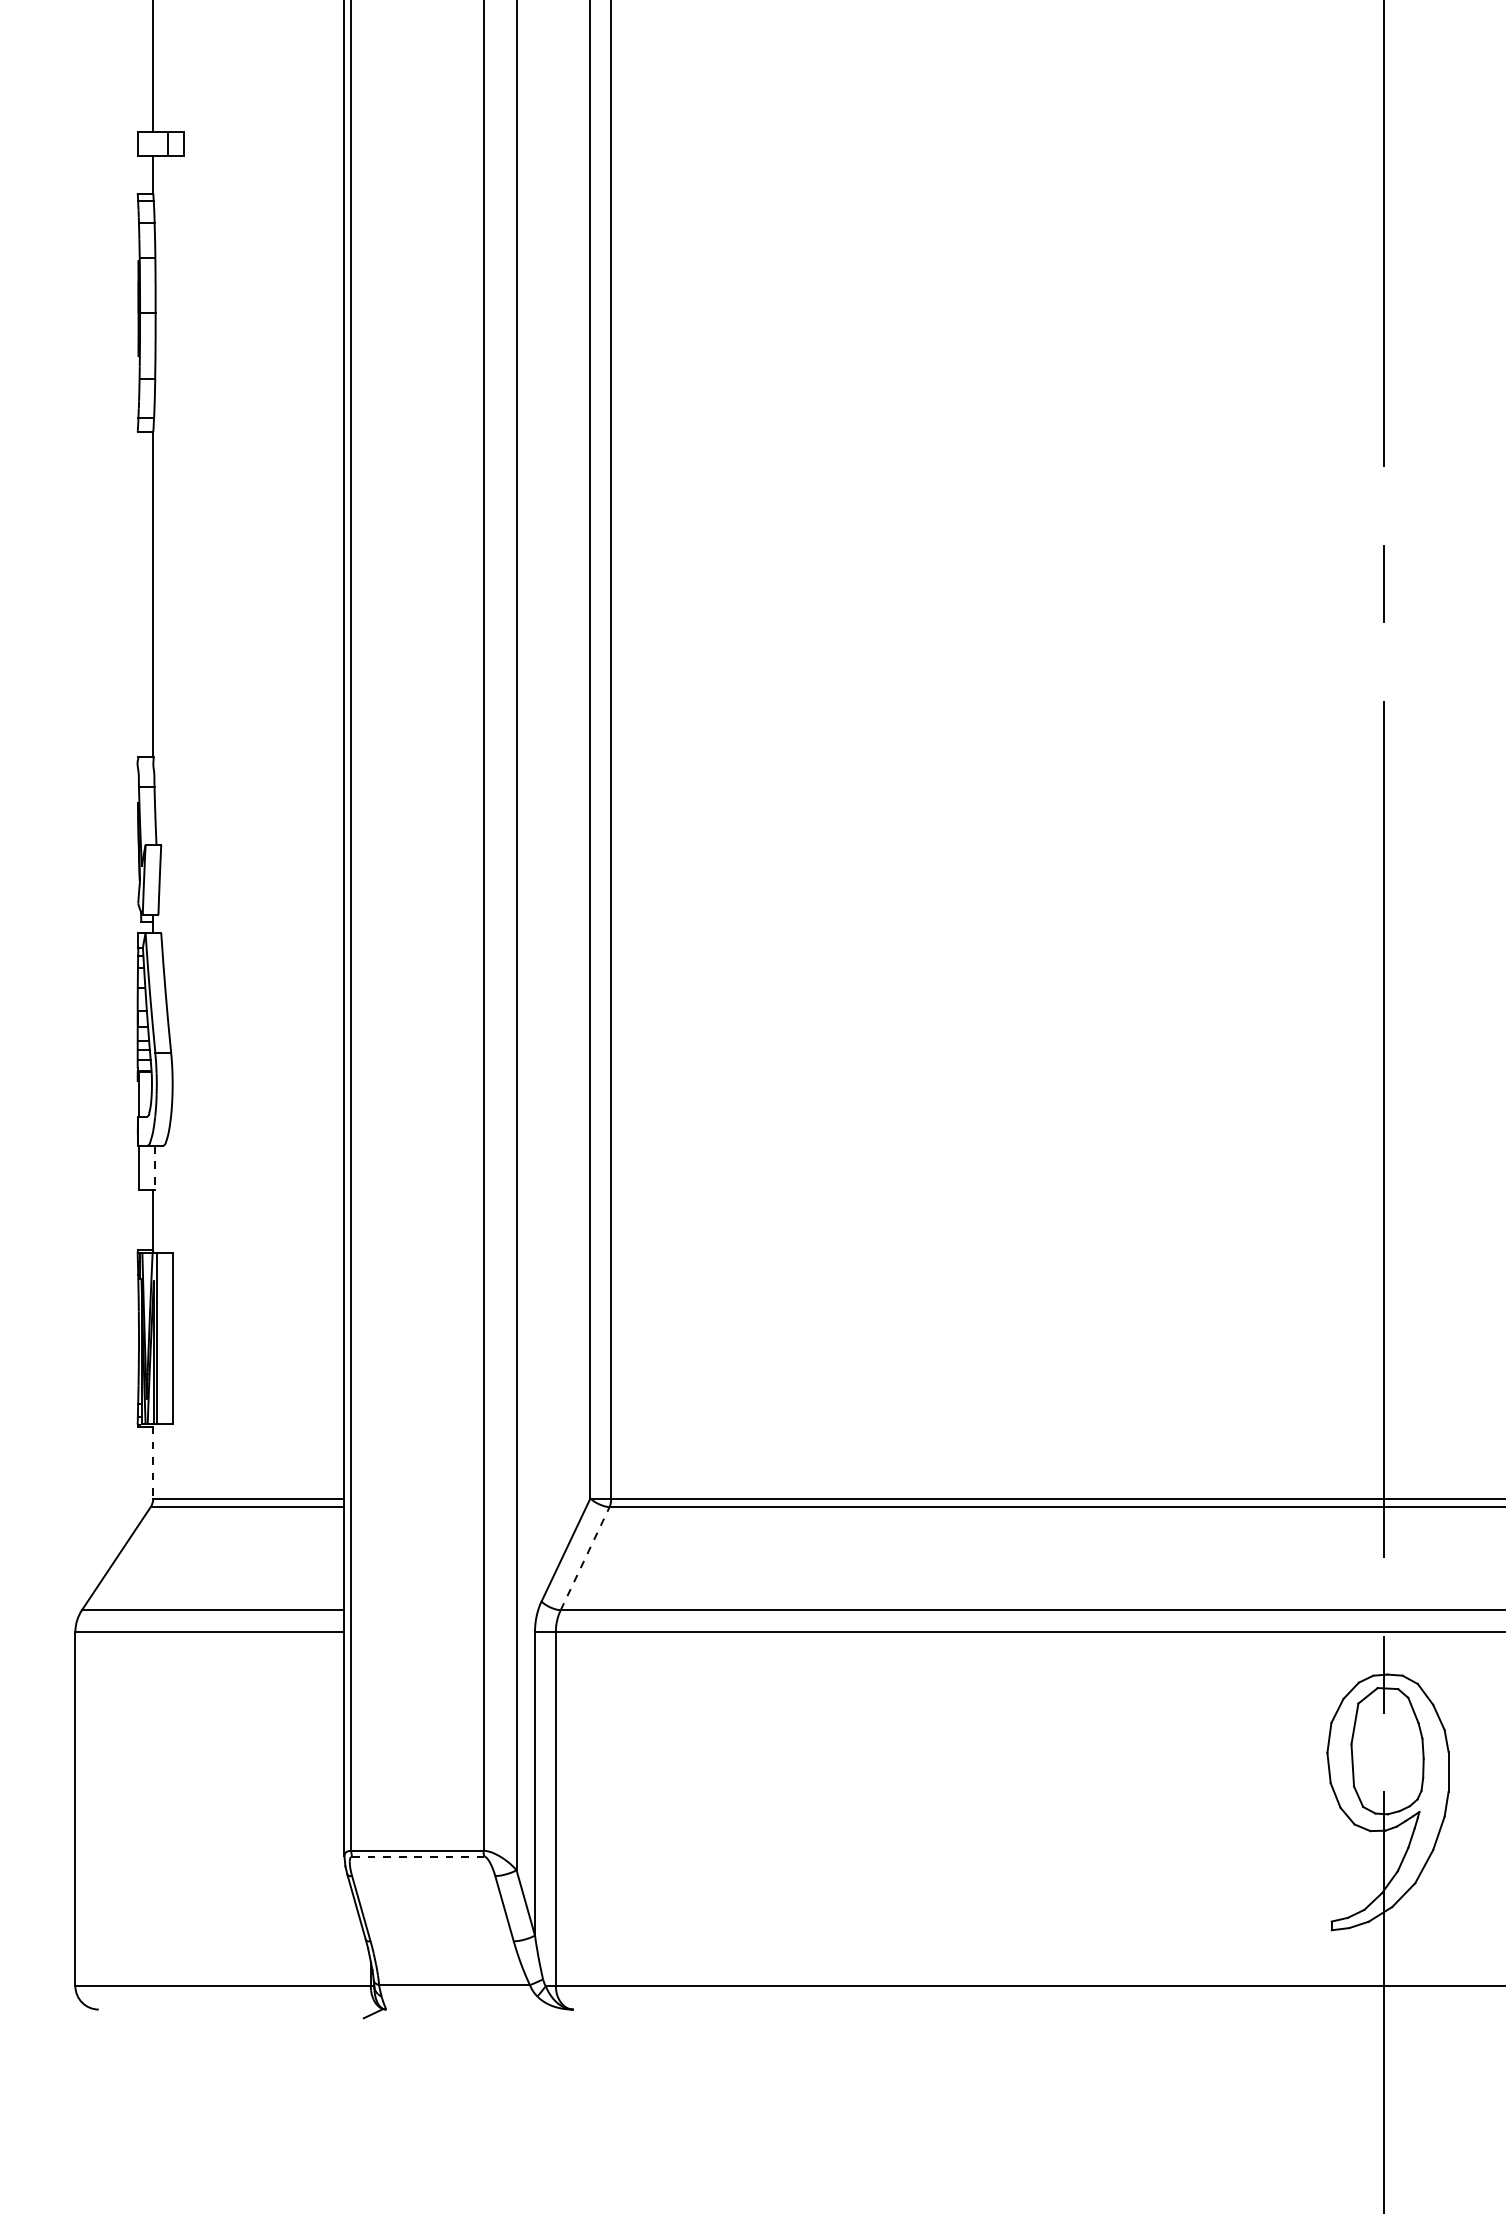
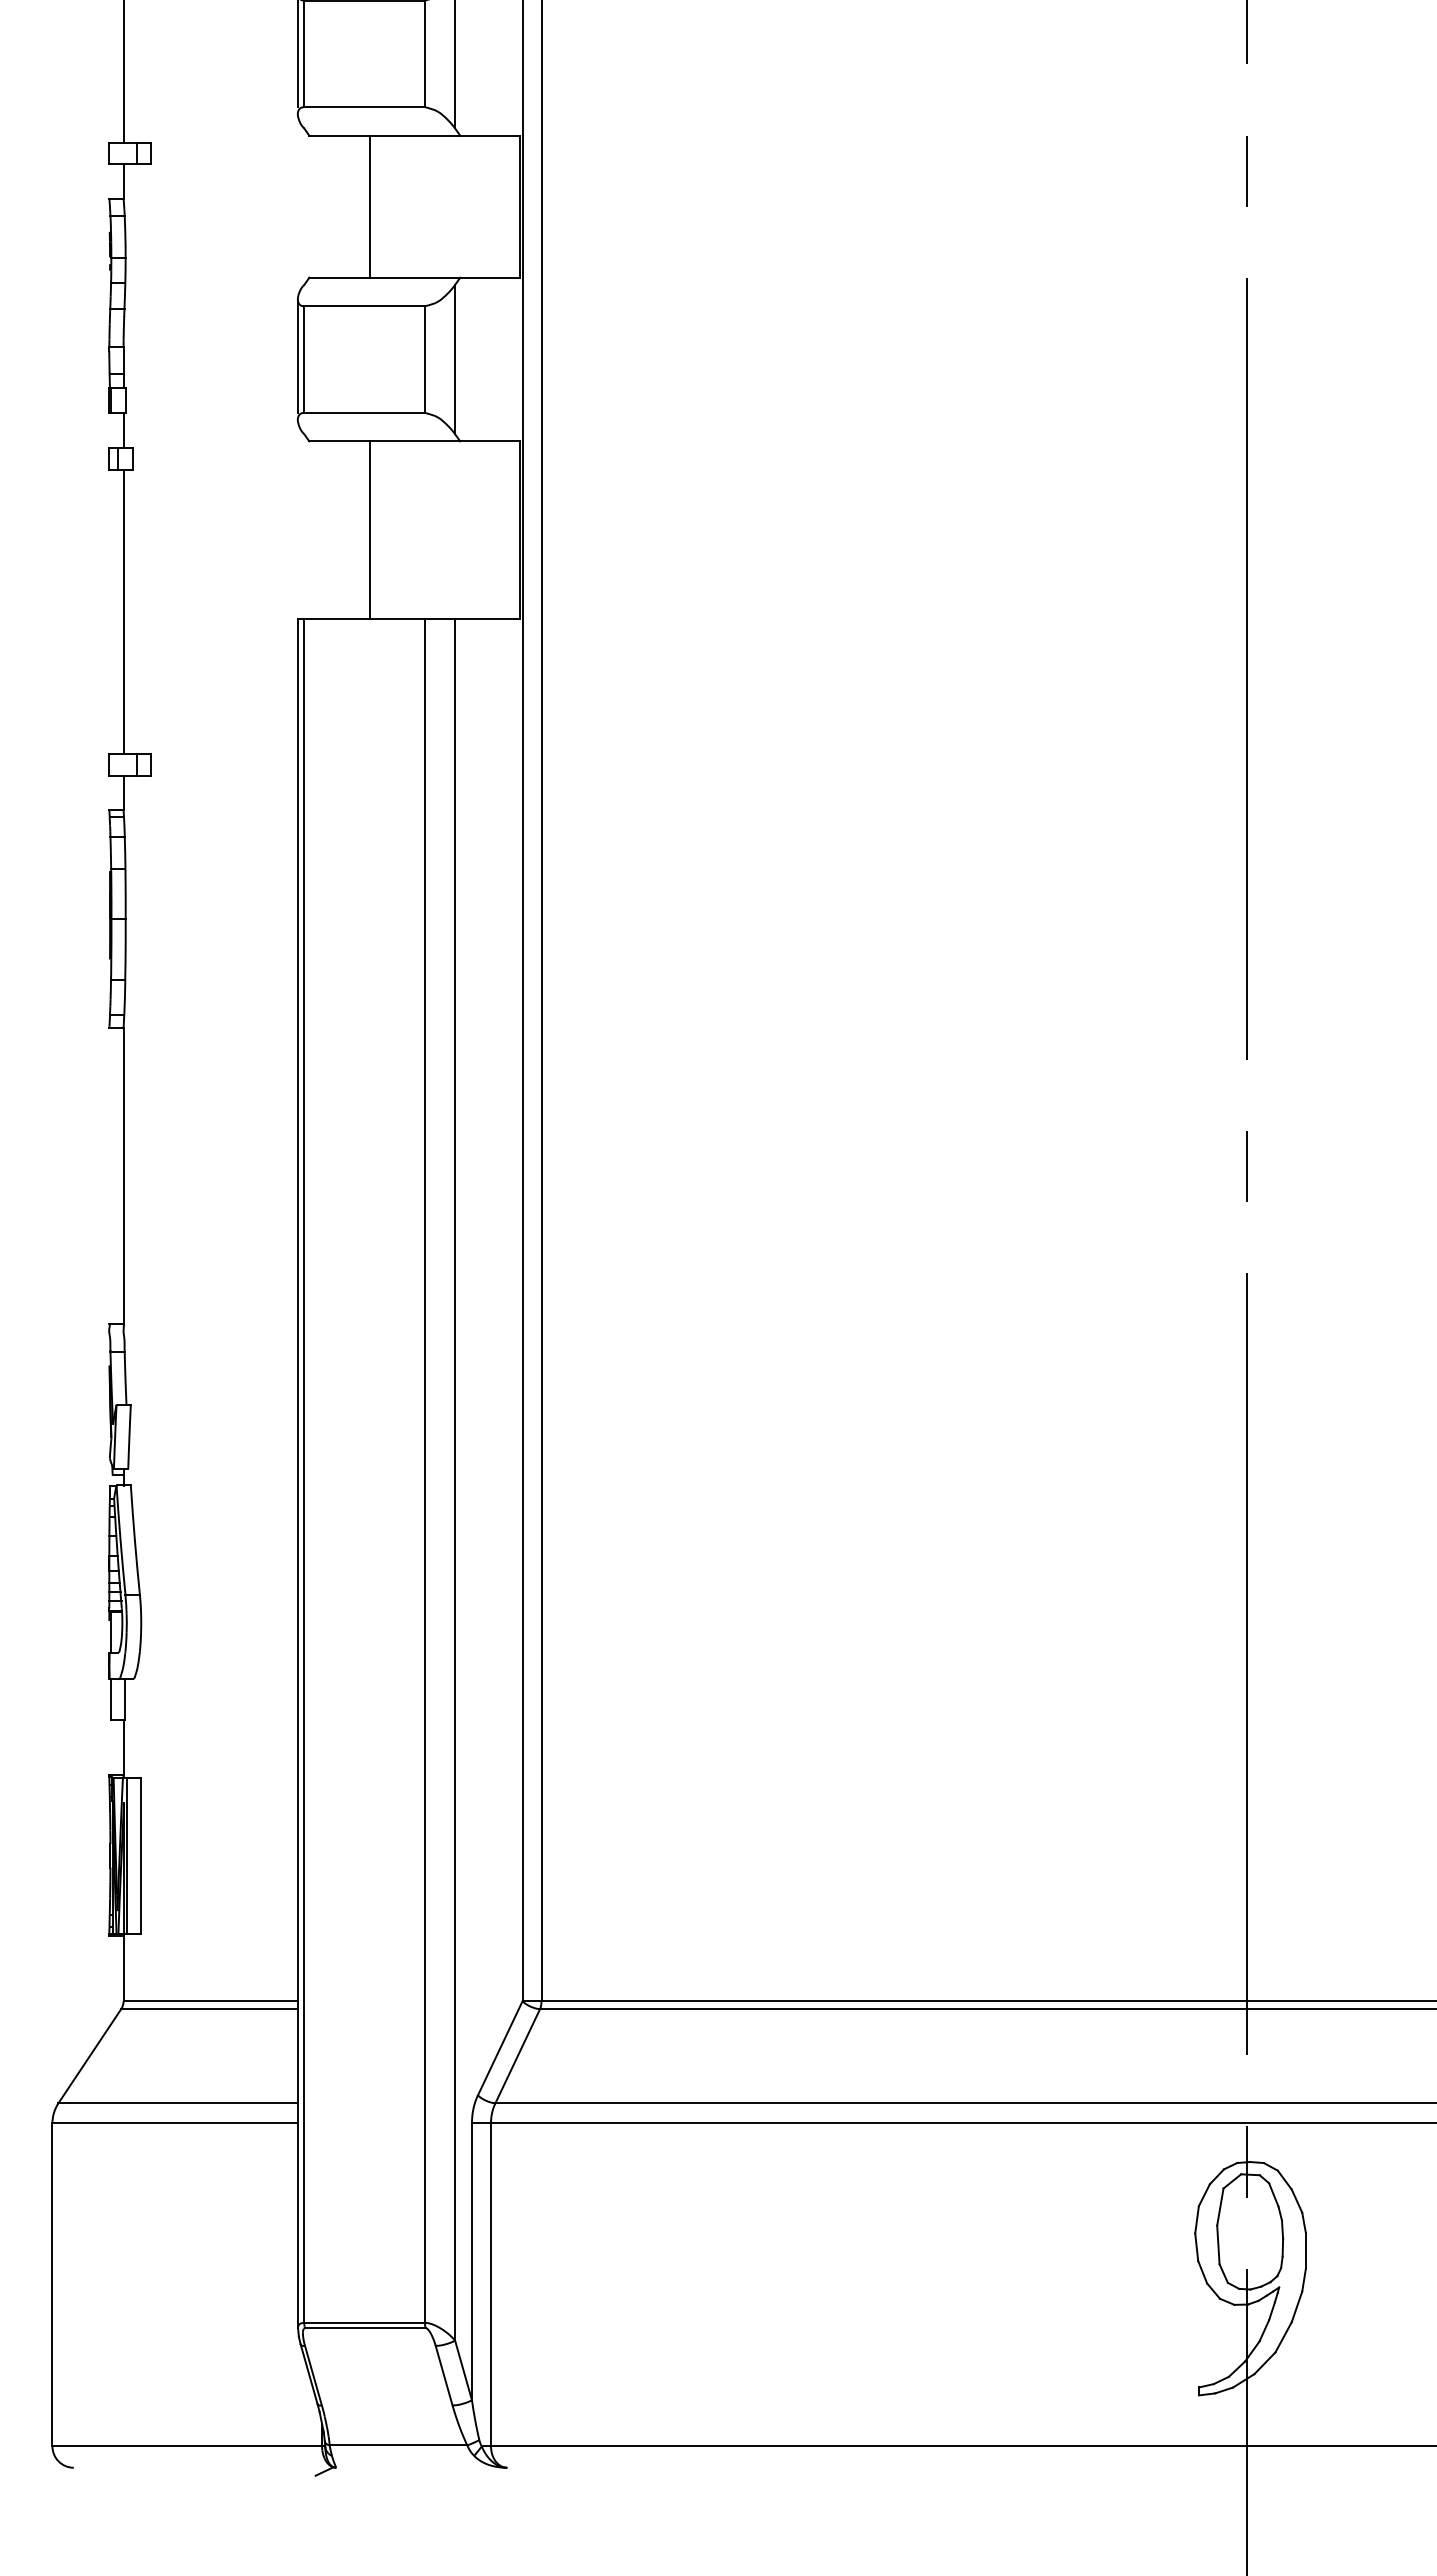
line: (155, 1168) -> (125, 1700), dashed -> solid
line: (153, 1462) -> (123, 1968), dashed -> solid
line: (584, 1557) -> (517, 2055), dashed -> solid
line: (418, 1856) -> (365, 2328), dashed -> solid

